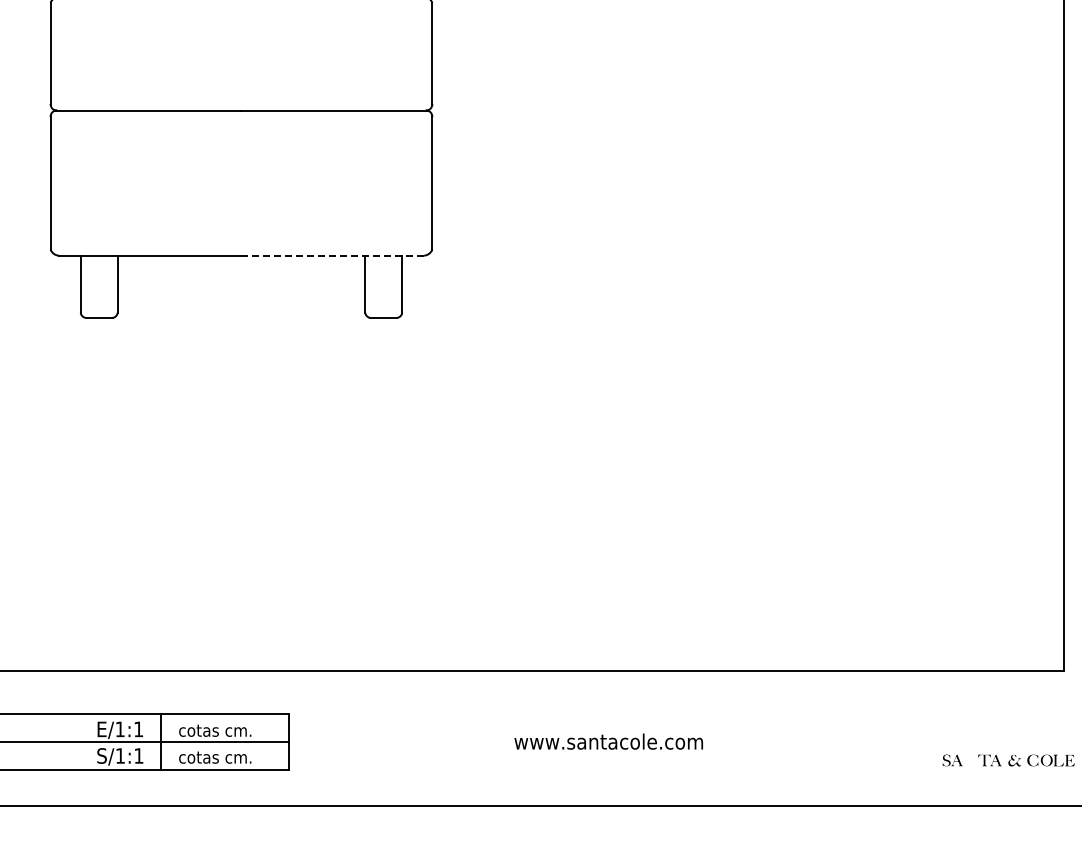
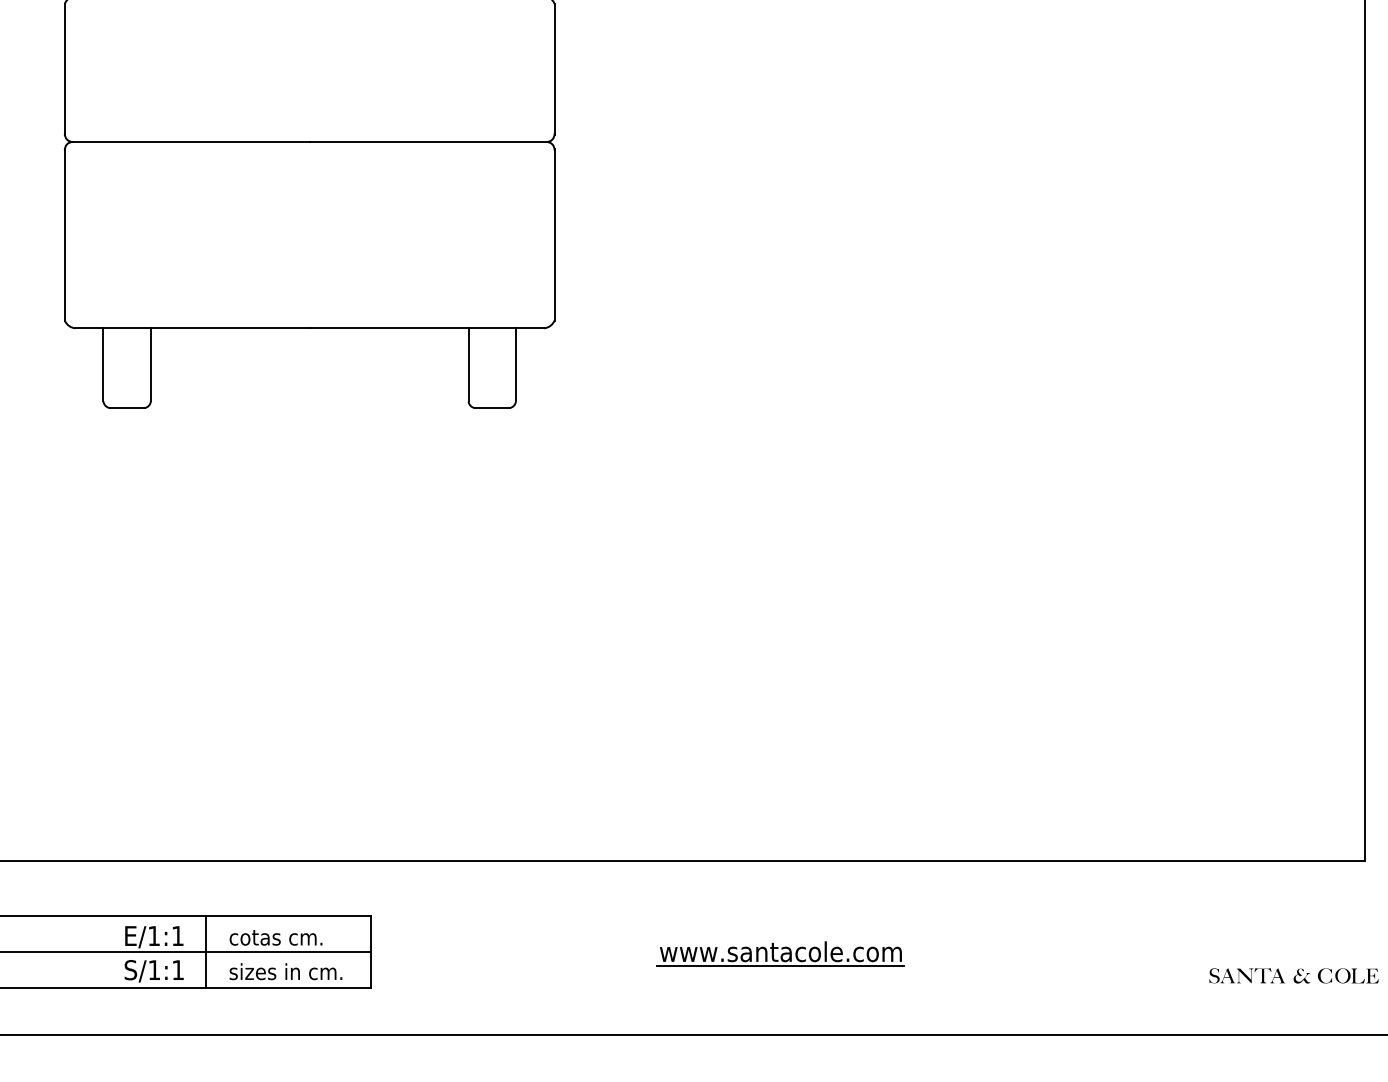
line: (332, 255) -> (426, 328), dashed -> solid
line: (608, 753) -> (780, 966), added
text: (222, 756) -> (285, 970), cotas cm. -> sizes in cm.
fill: (970, 760) -> (1245, 975), added

